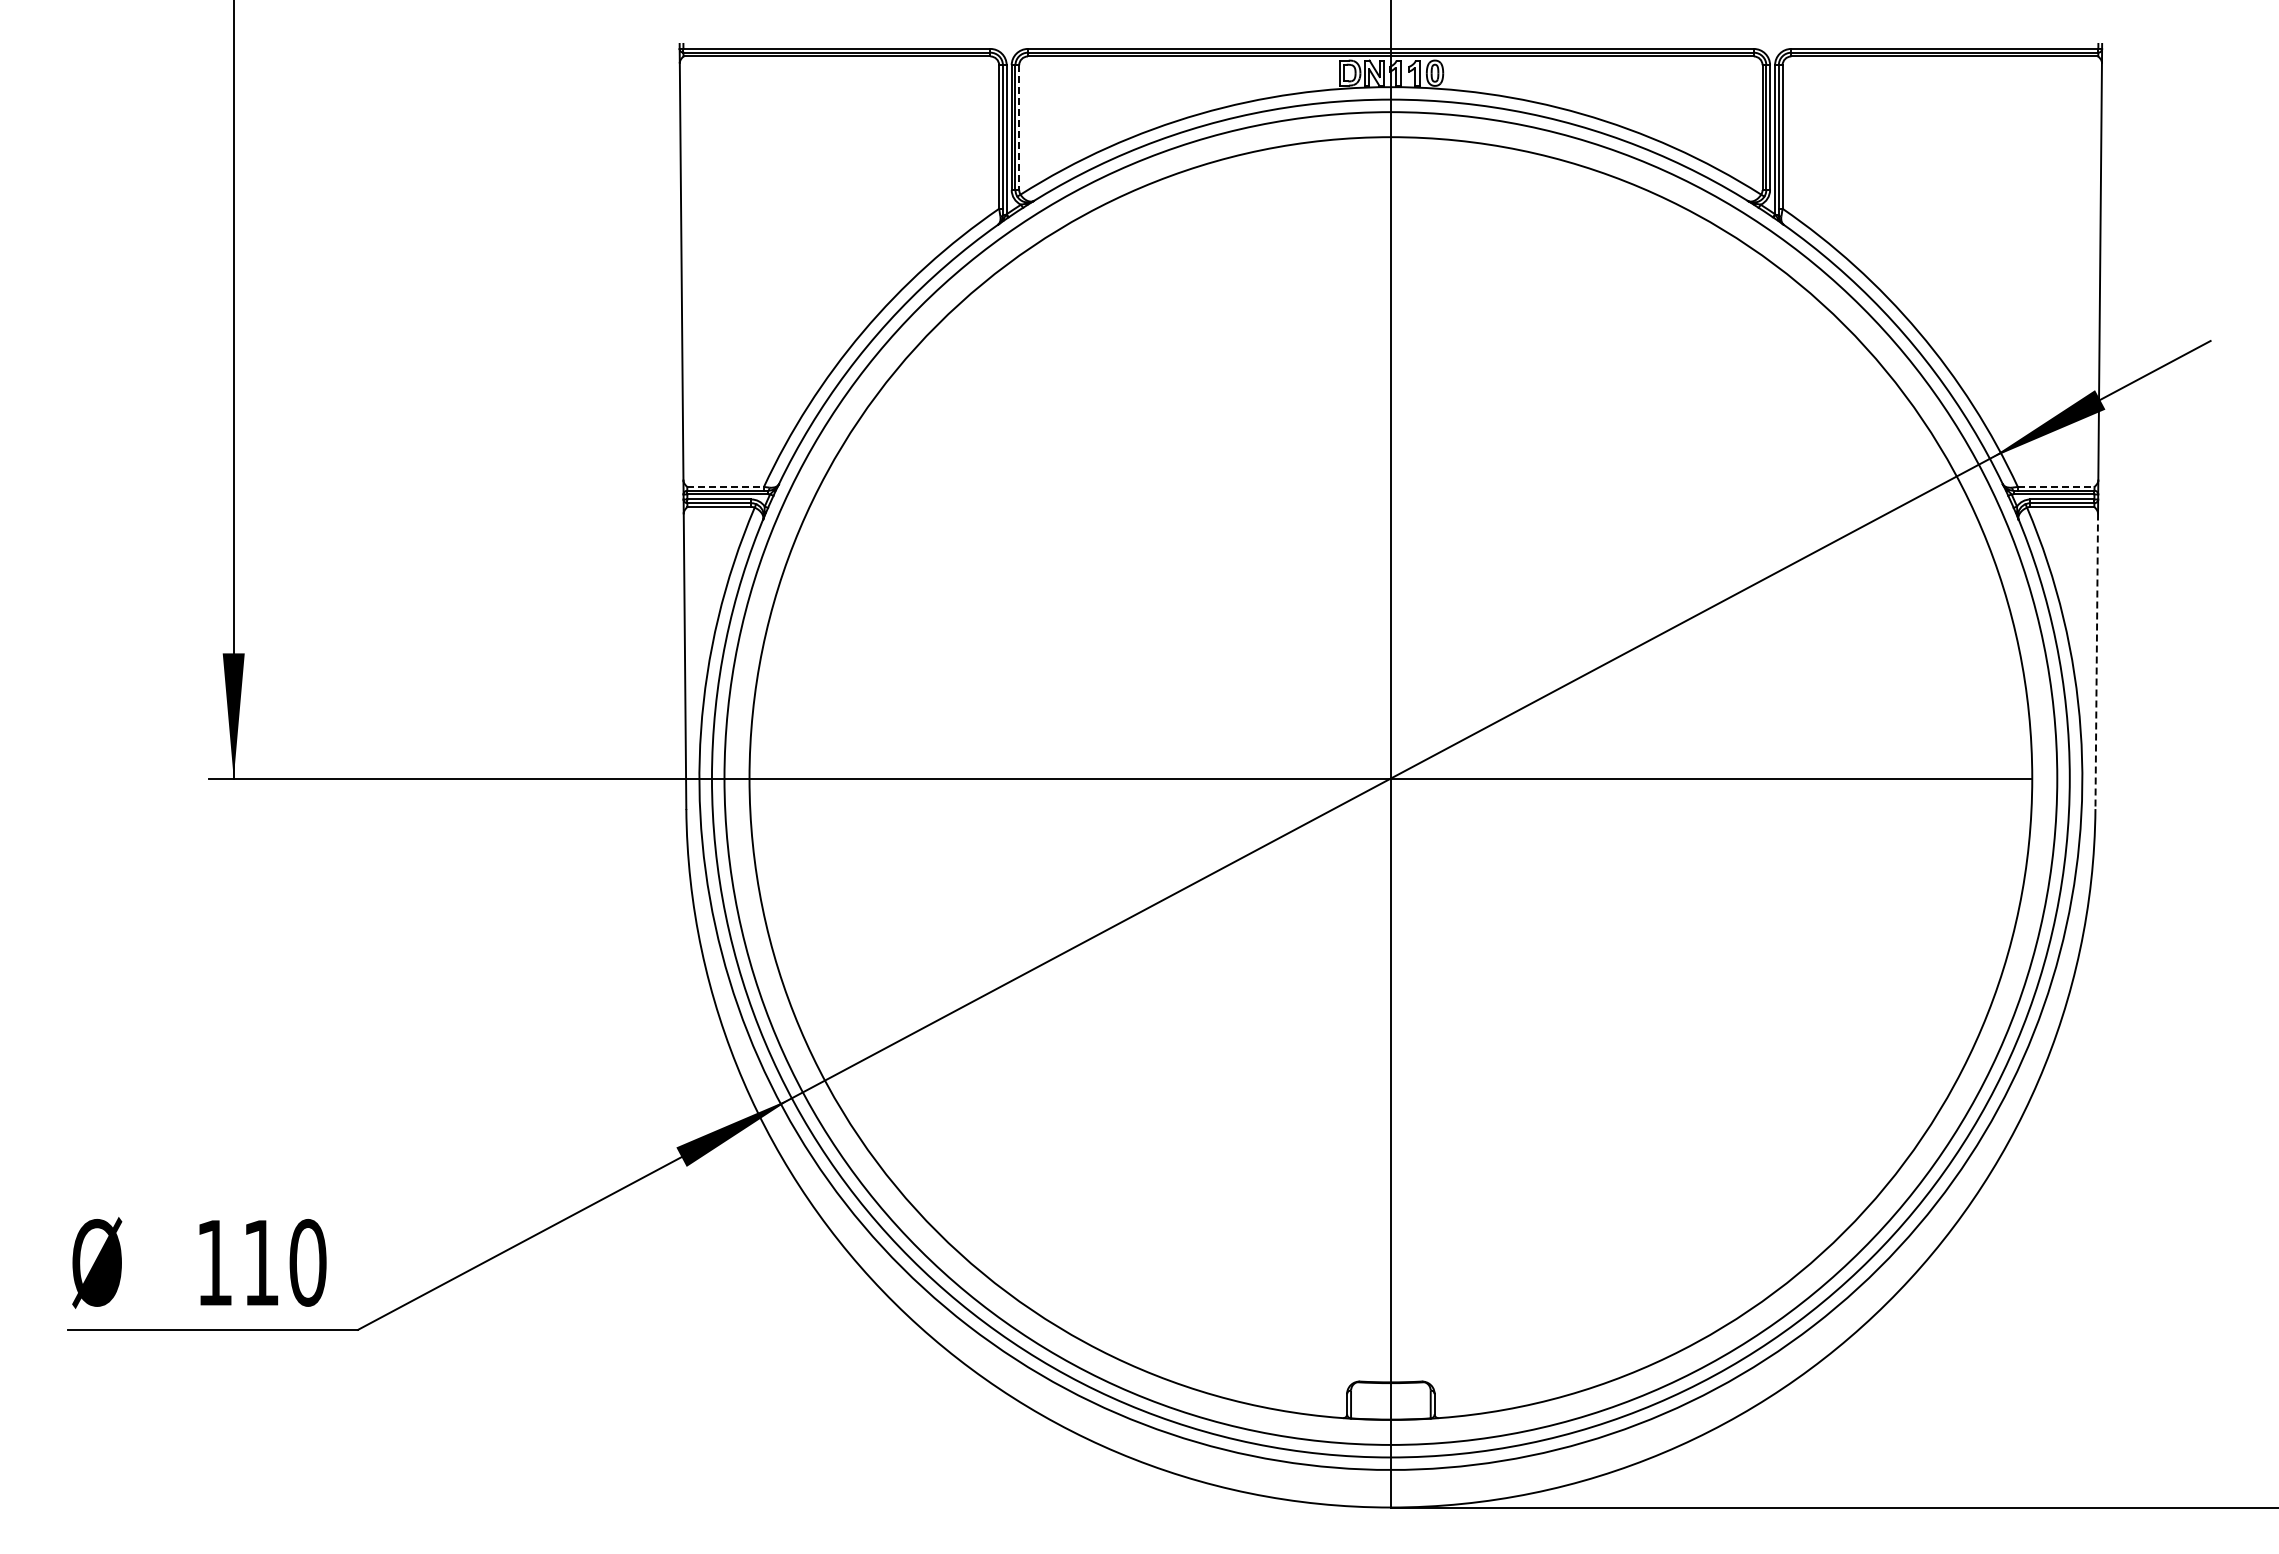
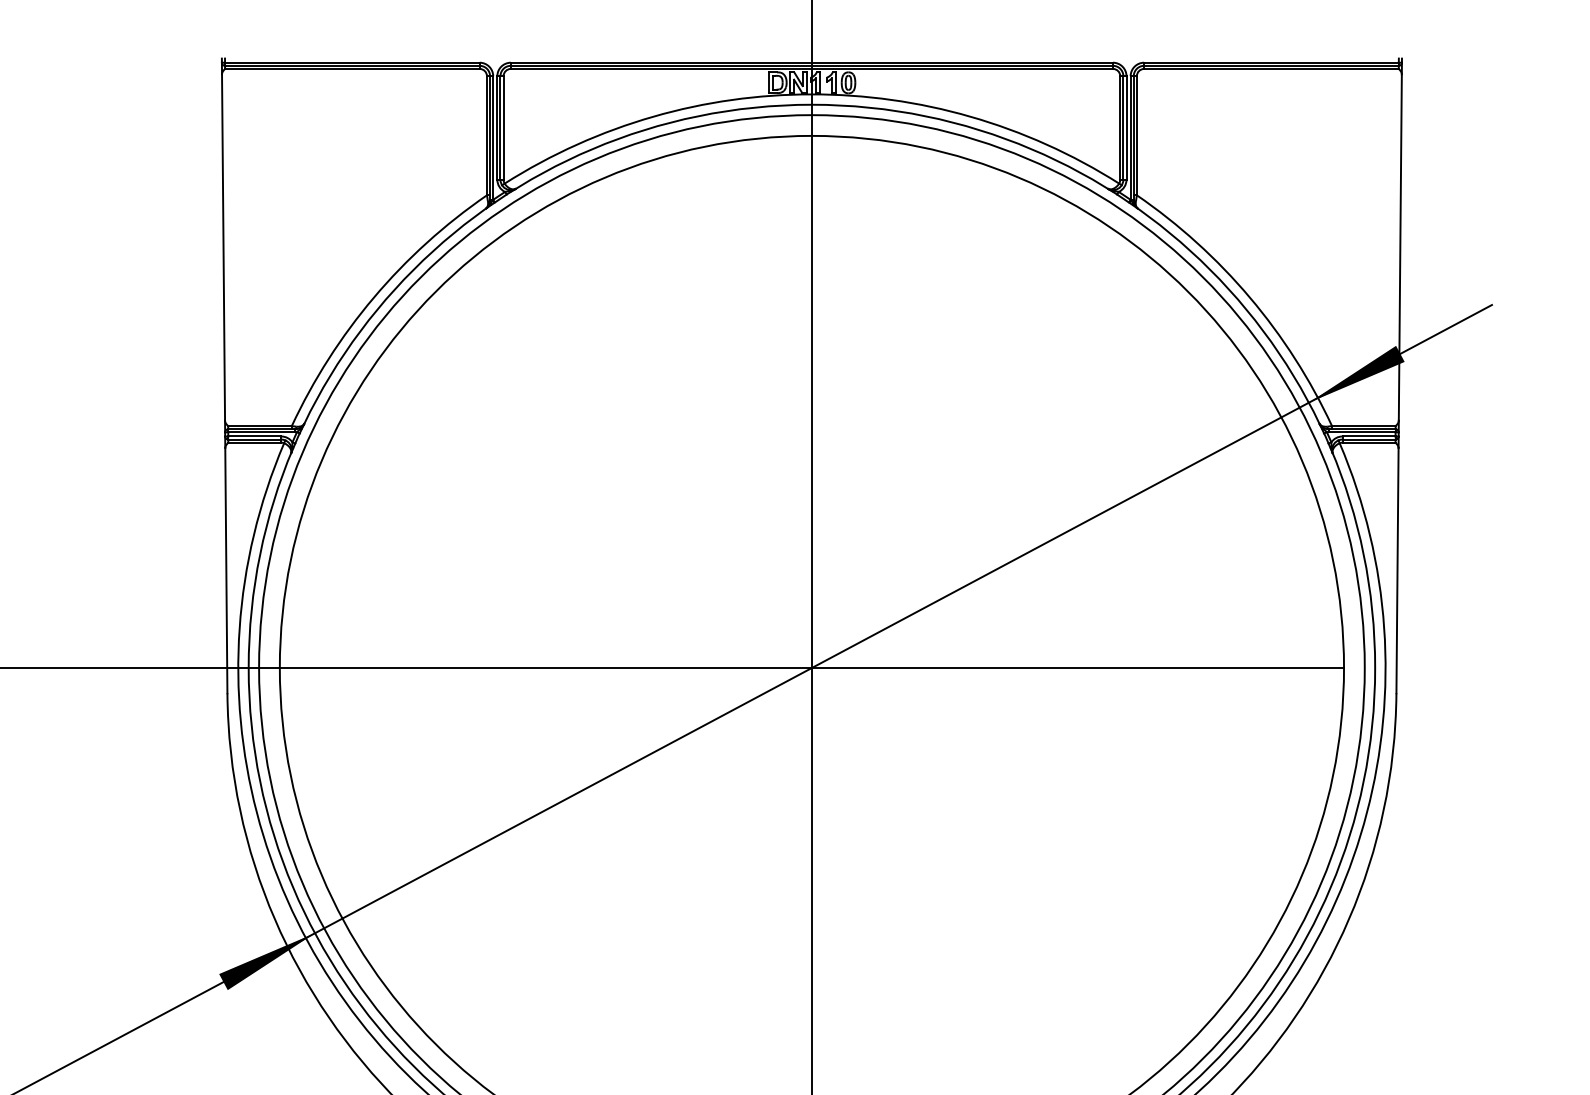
line: (1019, 128) -> (503, 128), dashed -> solid
line: (726, 486) -> (260, 425), dashed -> solid
line: (2056, 486) -> (1364, 425), dashed -> solid
line: (2096, 661) -> (1397, 570), dashed -> solid

